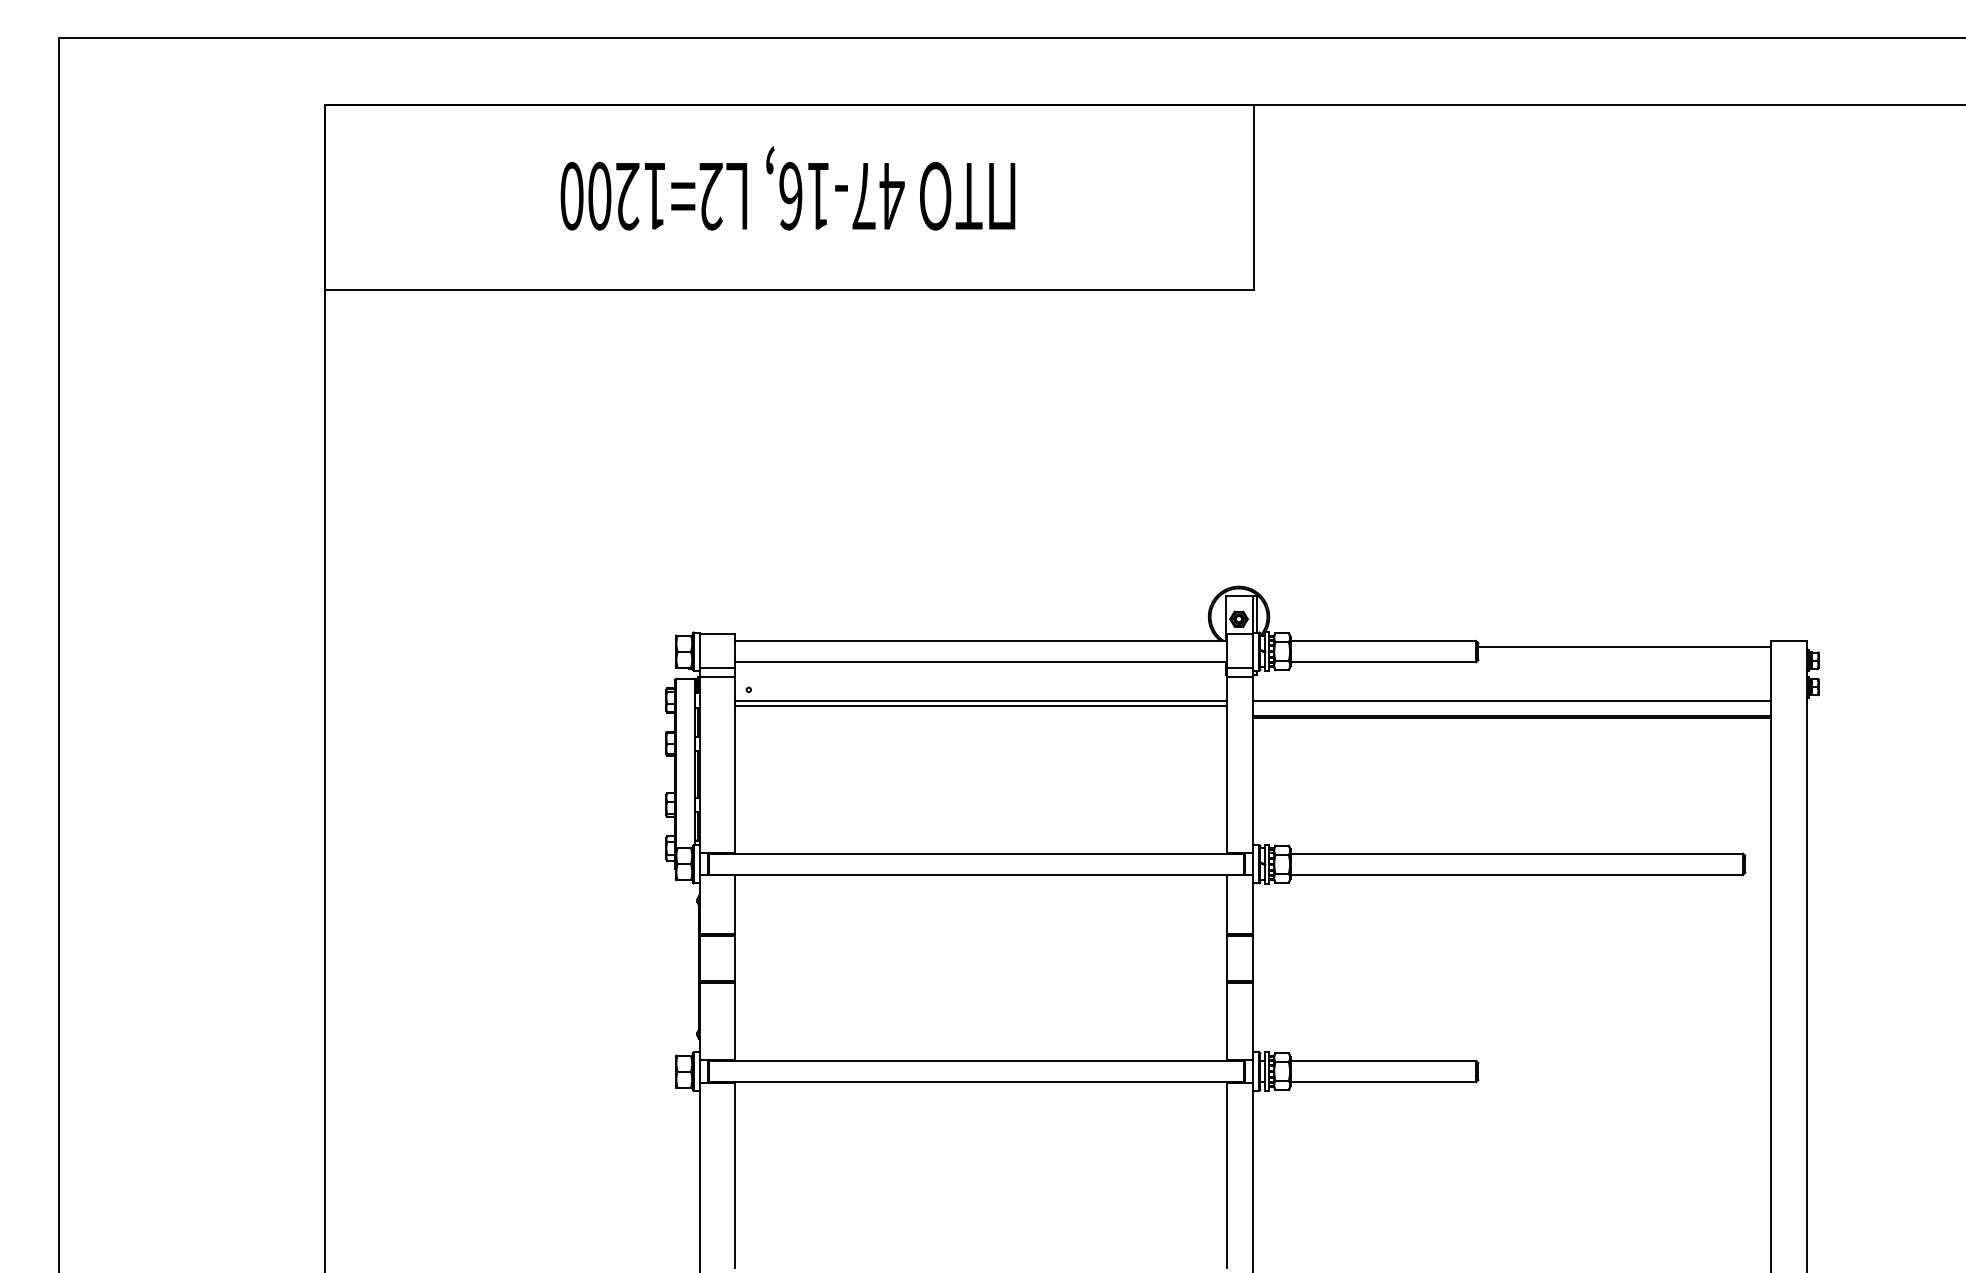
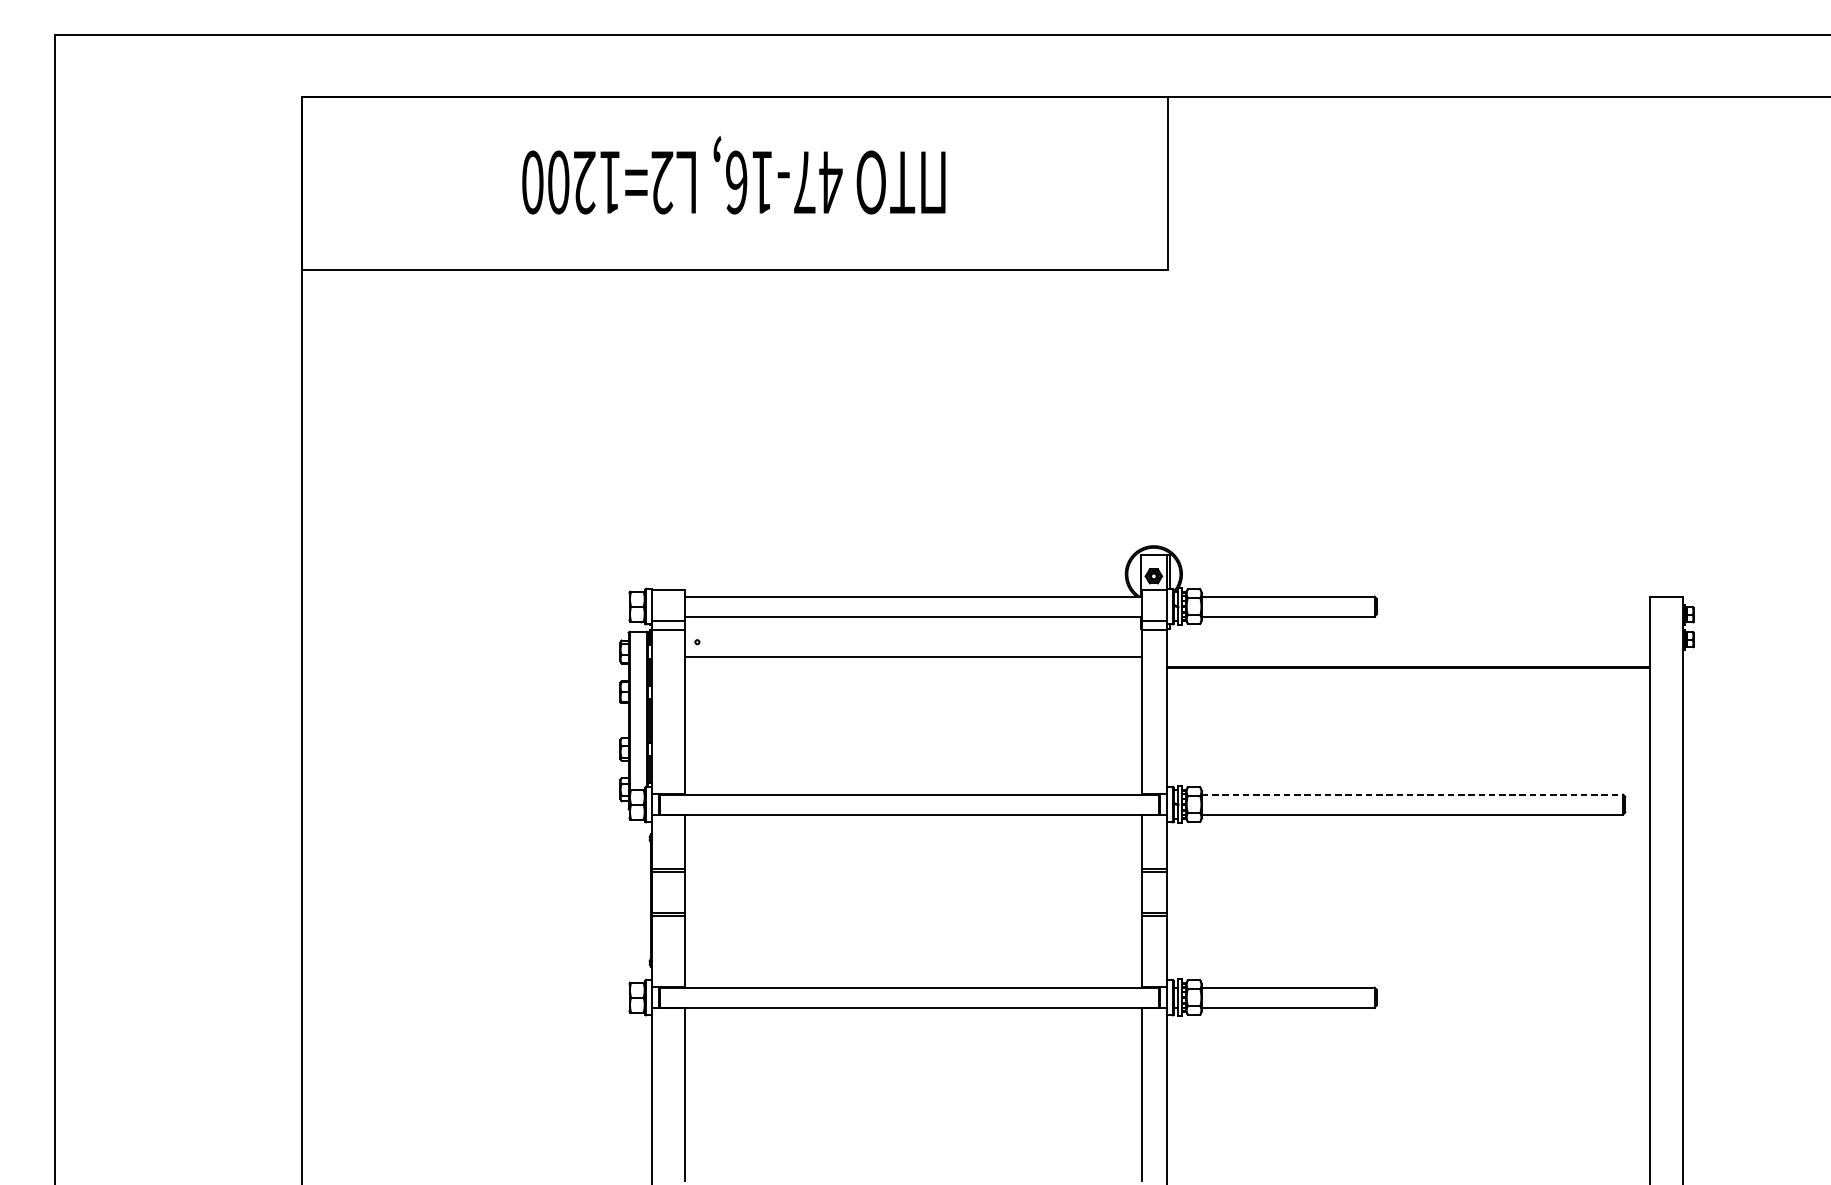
line: (1624, 647) -> (1512, 602), removed
line: (980, 700) -> (913, 652), removed
line: (1512, 700) -> (1408, 652), removed
line: (1517, 853) -> (1413, 794), solid -> dashed

